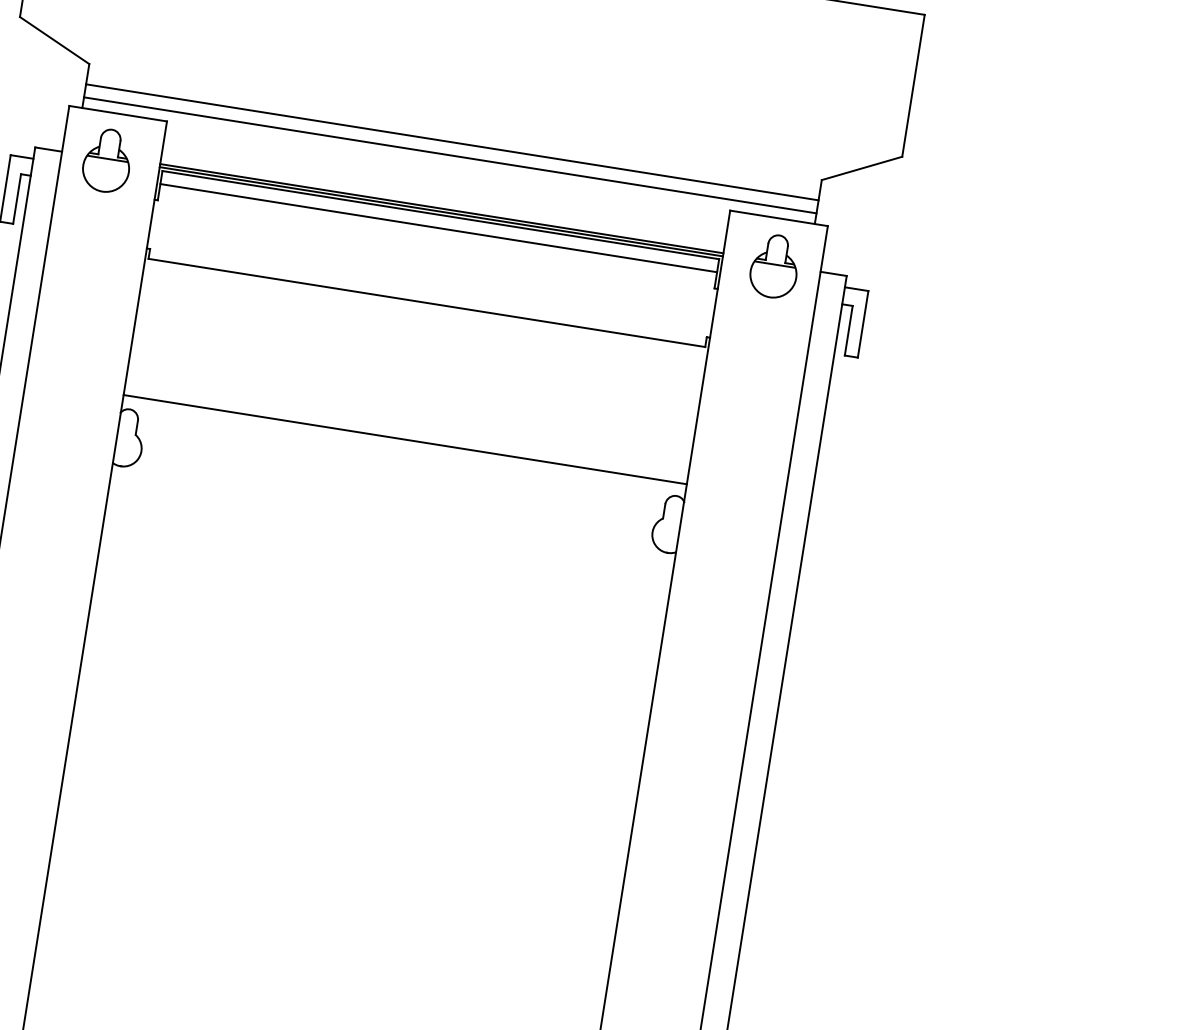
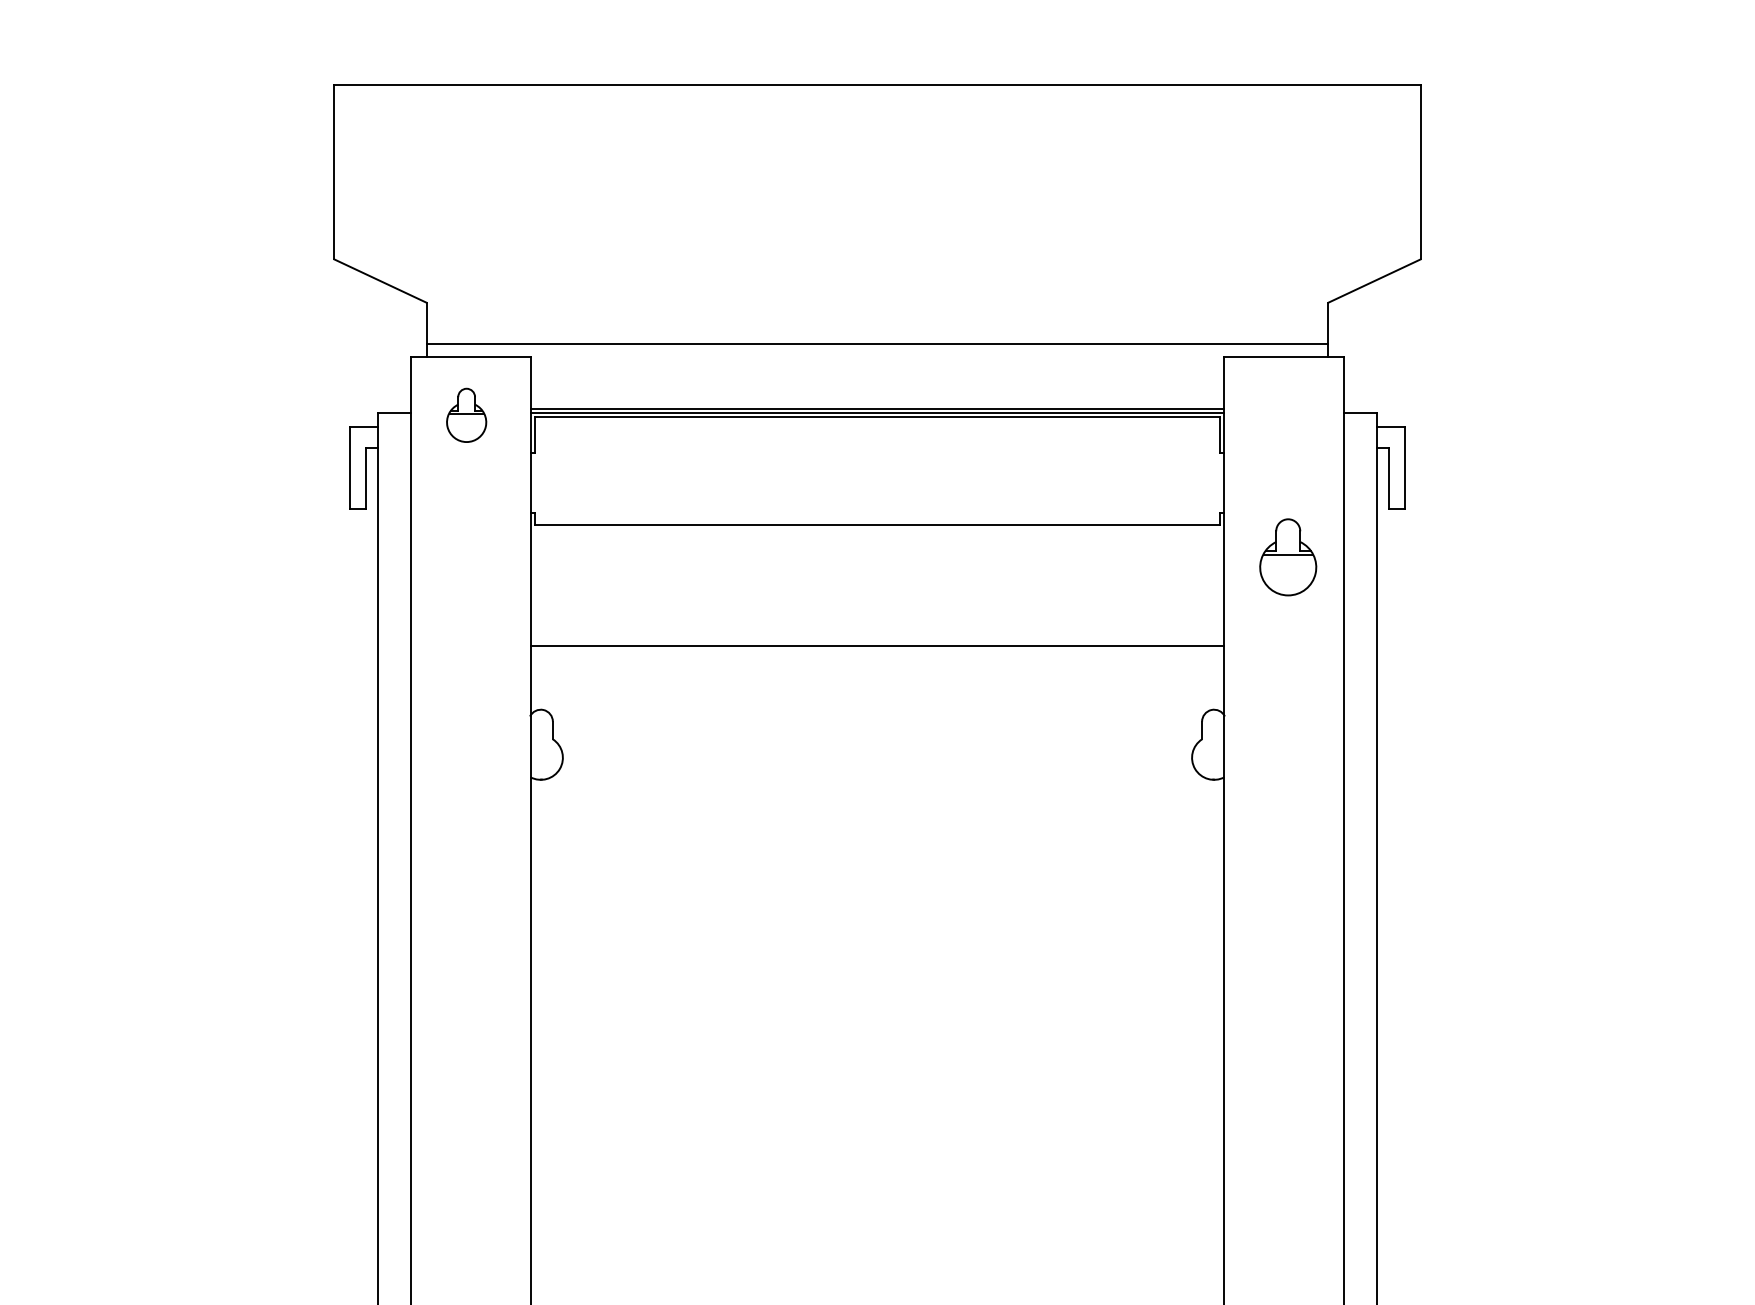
line: (452, 142) -> (877, 327), removed
part: (107, 160) -> (466, 415), size x0.7
line: (438, 228) -> (877, 433), removed
part: (774, 266) -> (1288, 557), moved
line: (405, 439) -> (877, 645), moved

